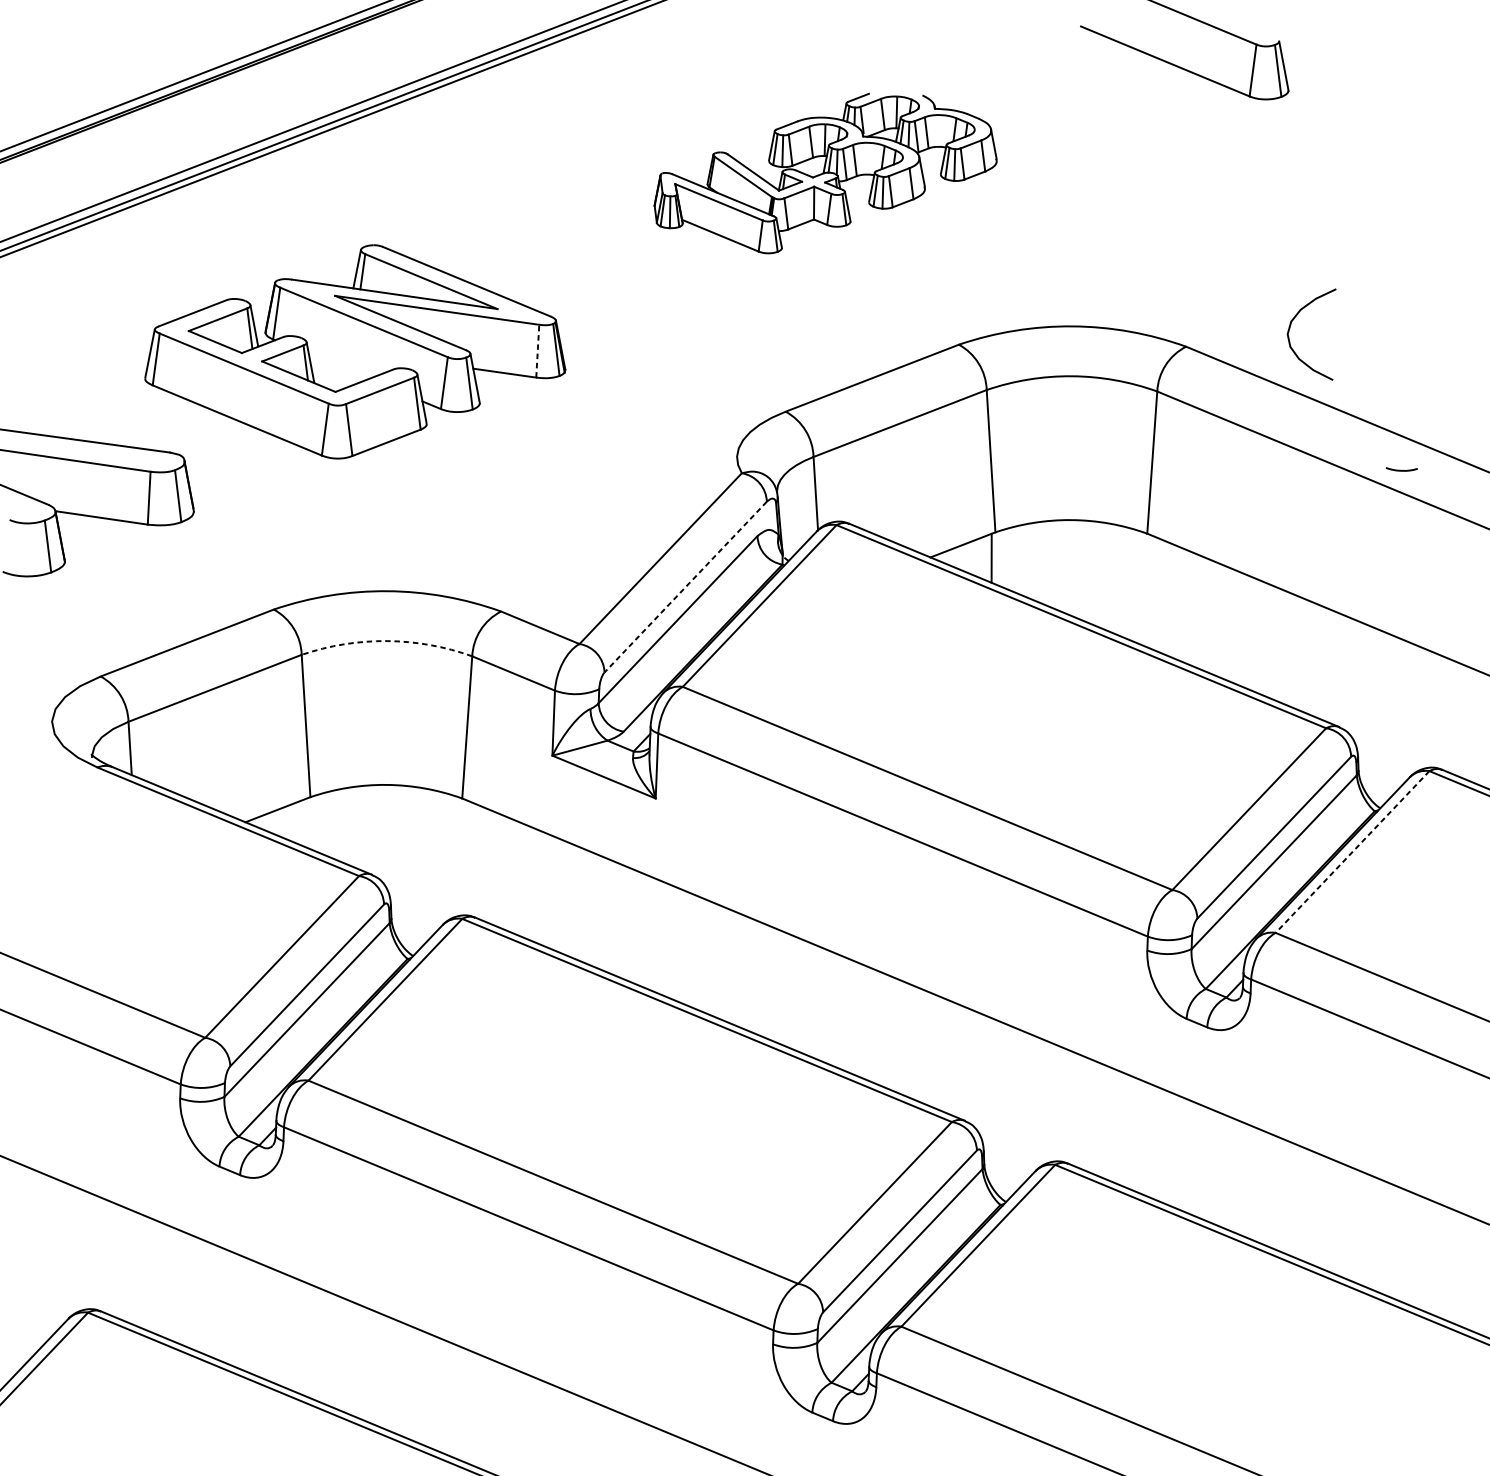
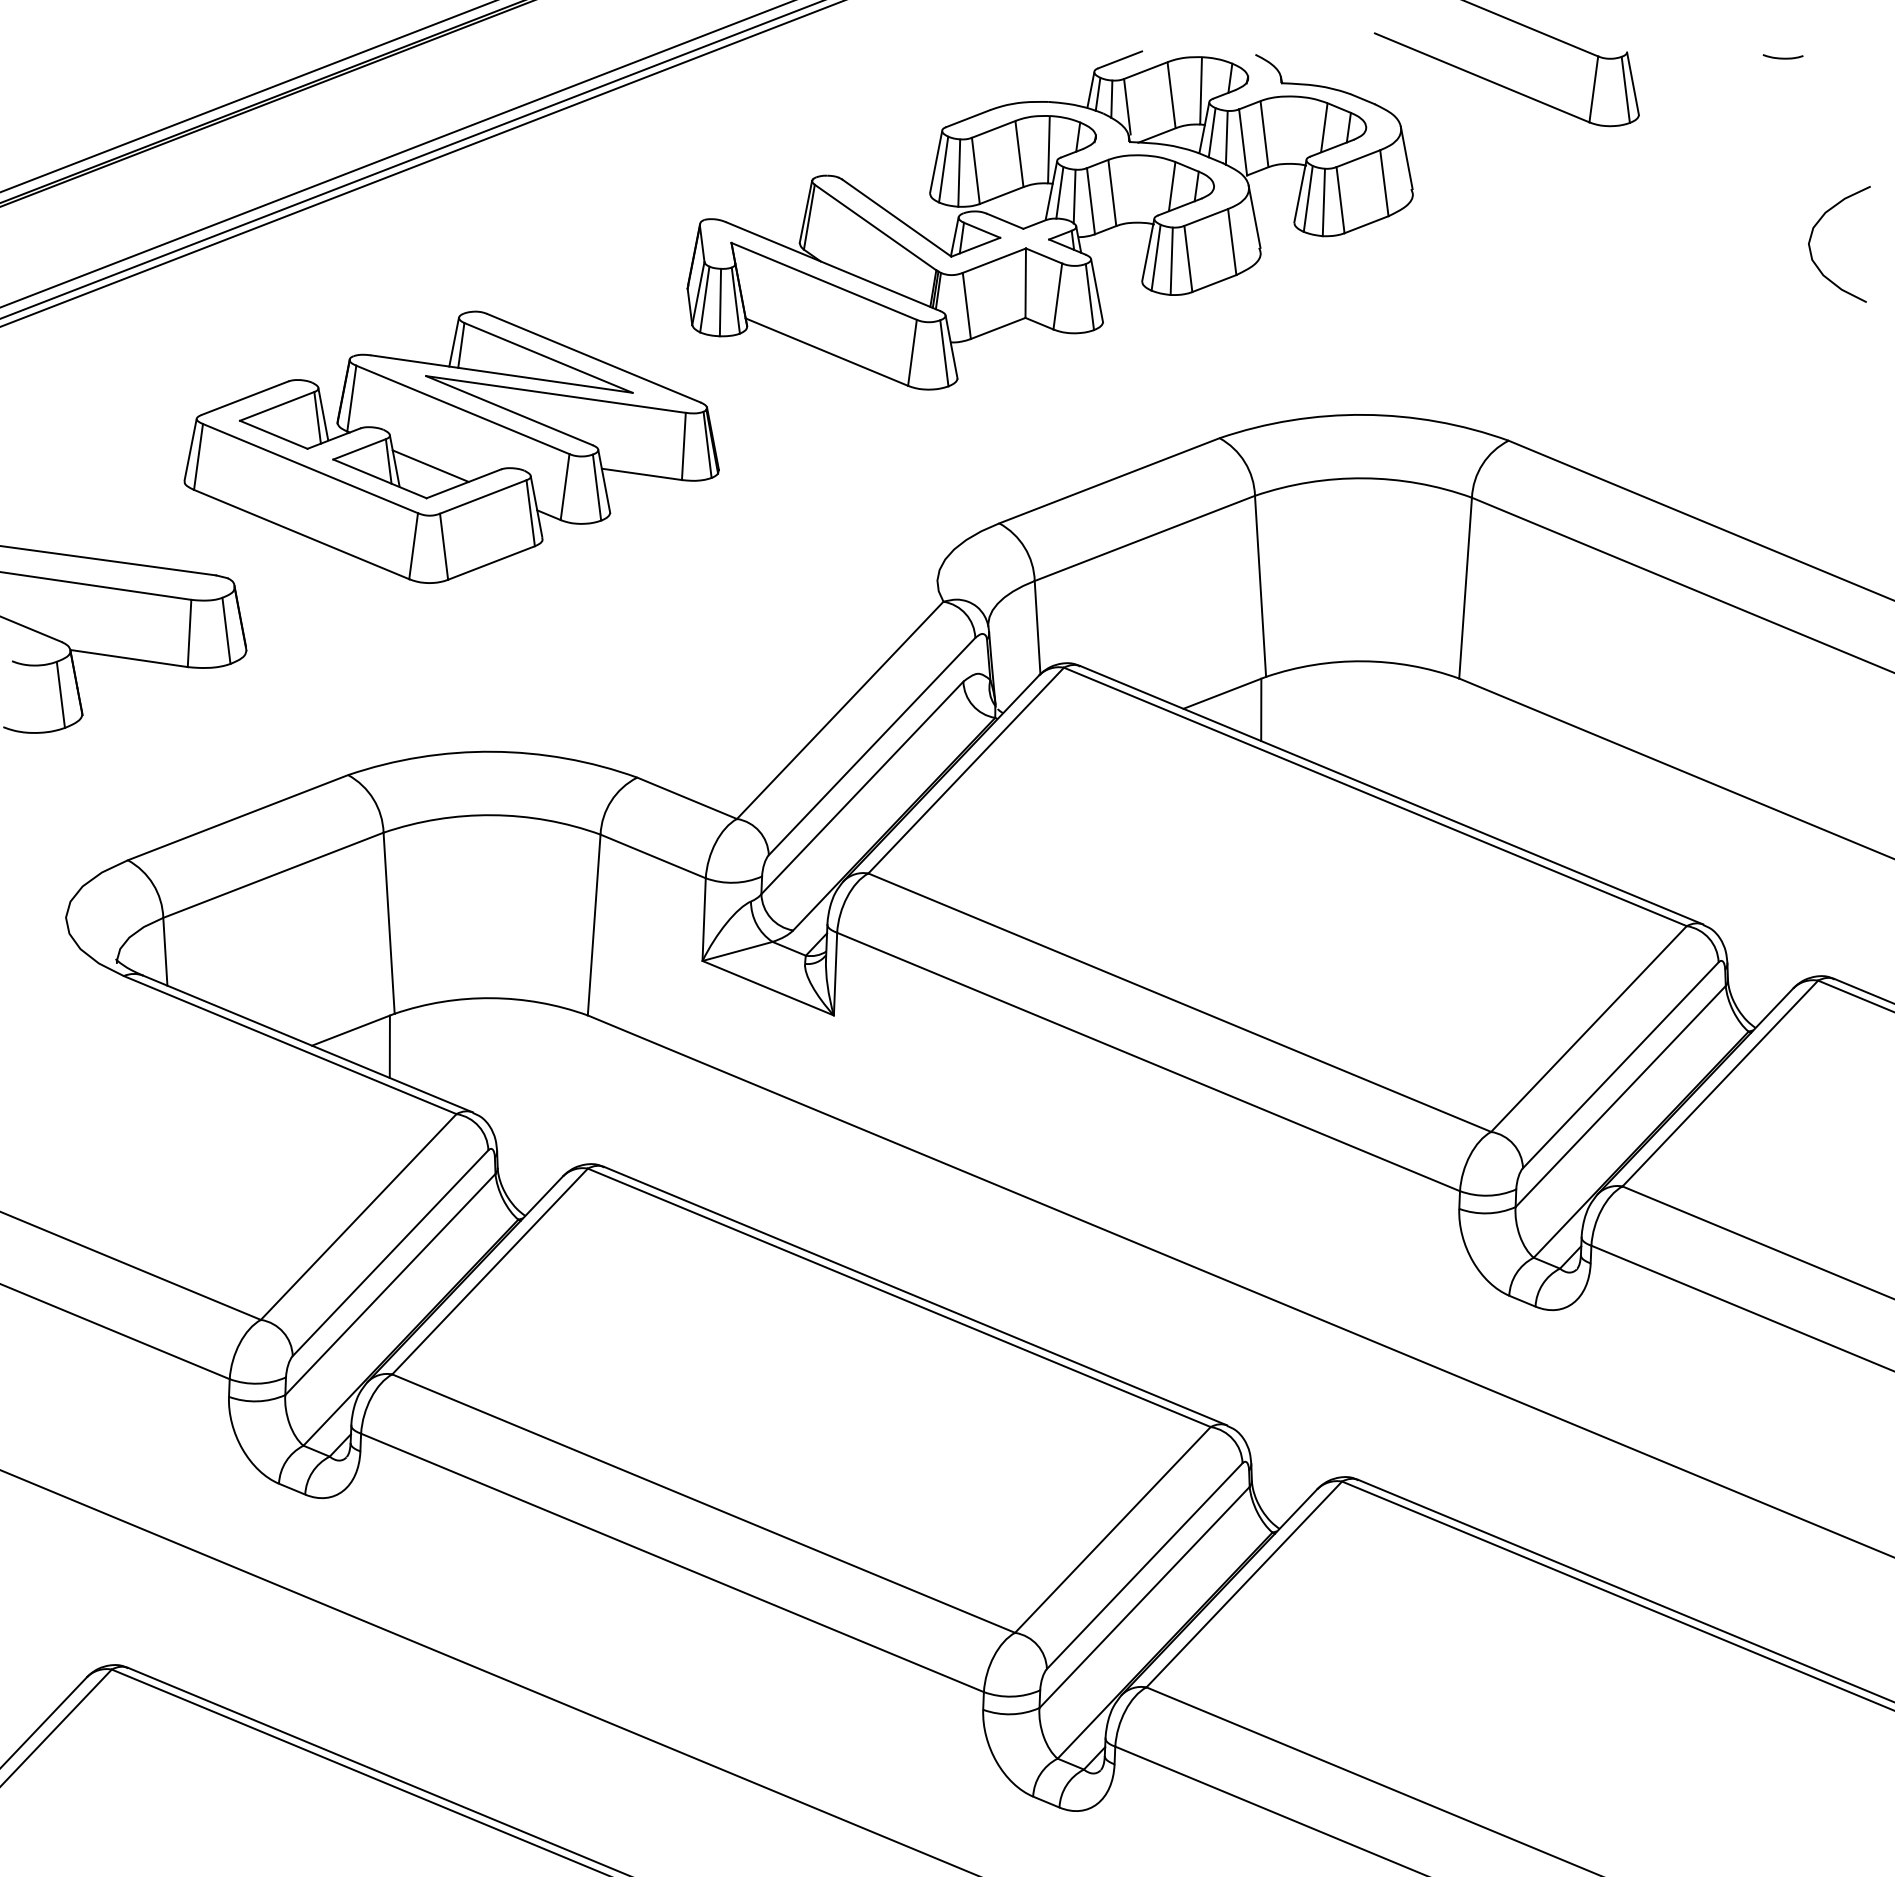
part: (825, 173) -> (1049, 220), size x1.67
curve: (1290, 327) -> (1812, 235), moved
line: (537, 351) -> (683, 446), dashed -> solid
line: (338, 366) -> (430, 465), added
curve: (1401, 469) -> (1782, 57), moved
line: (686, 587) -> (872, 746), dashed -> solid
arc: (387, 641) -> (492, 815), dashed -> solid
line: (306, 822) -> (389, 1046), added
line: (1352, 851) -> (1720, 1083), dashed -> solid

